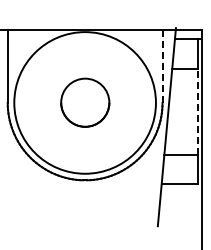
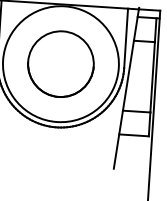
line: (162, 65) -> (126, 37), dashed -> solid
circle: (85, 102) -> (61, 63), size x1.67
line: (197, 111) -> (152, 77), dashed -> solid

